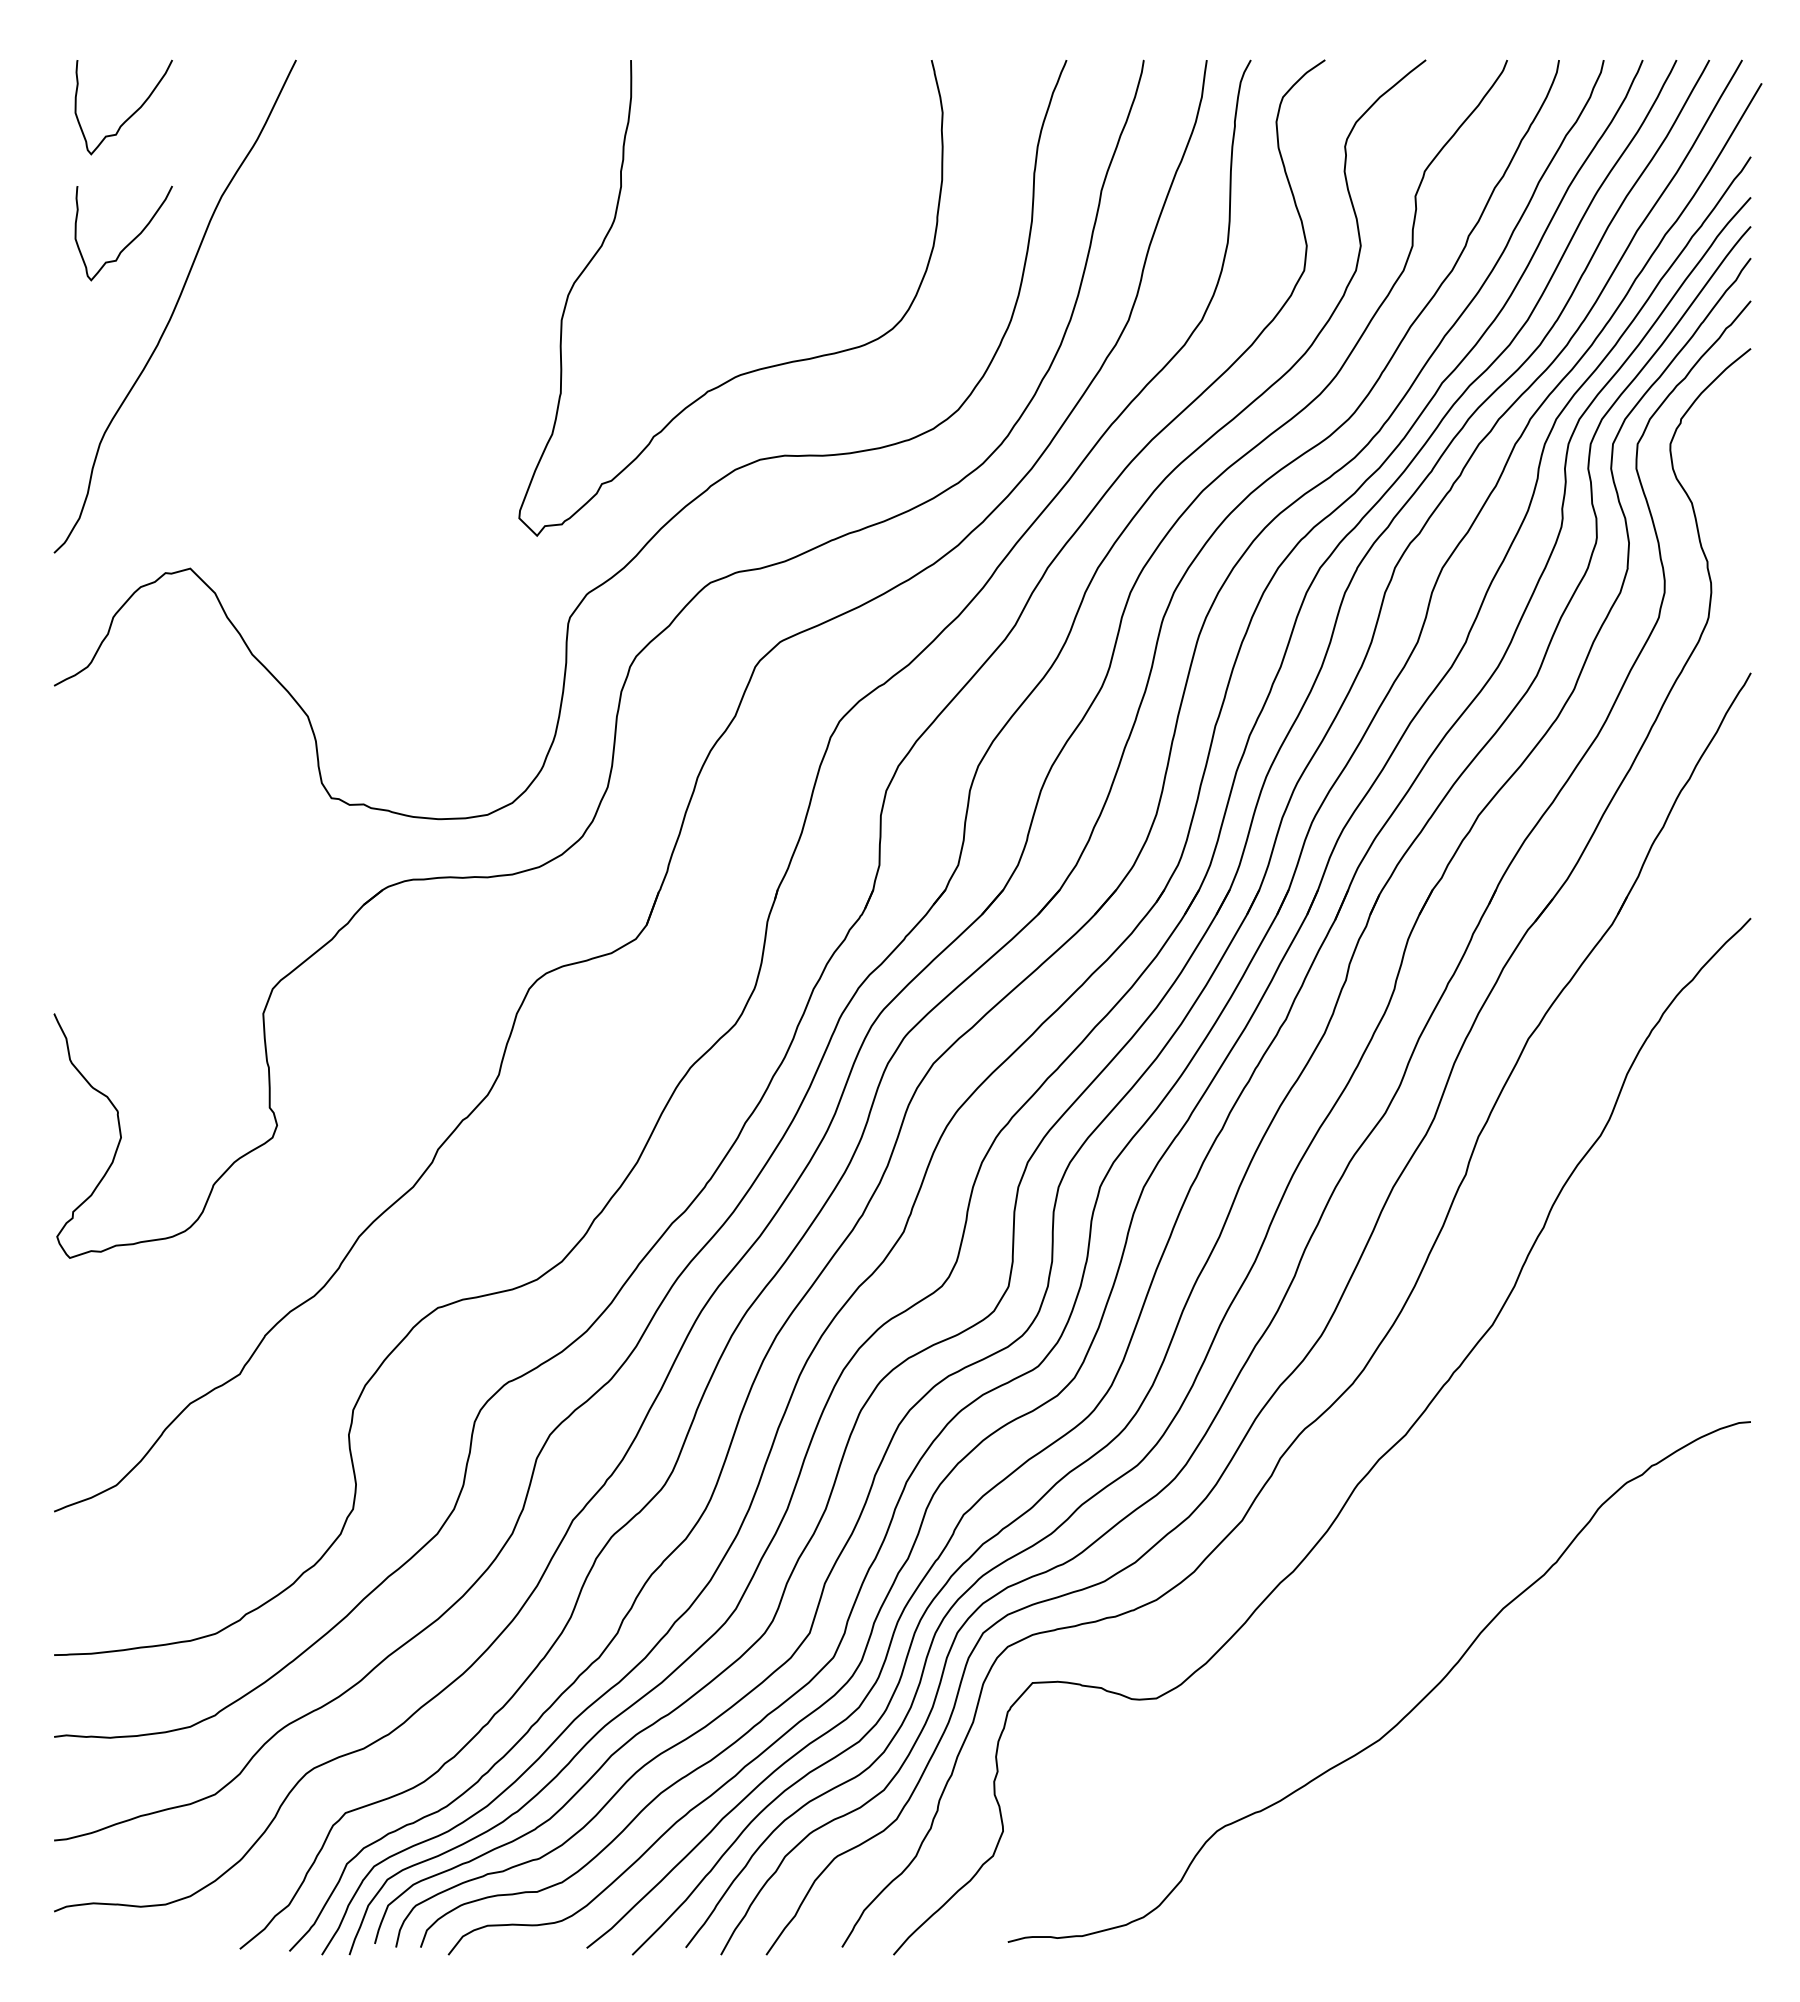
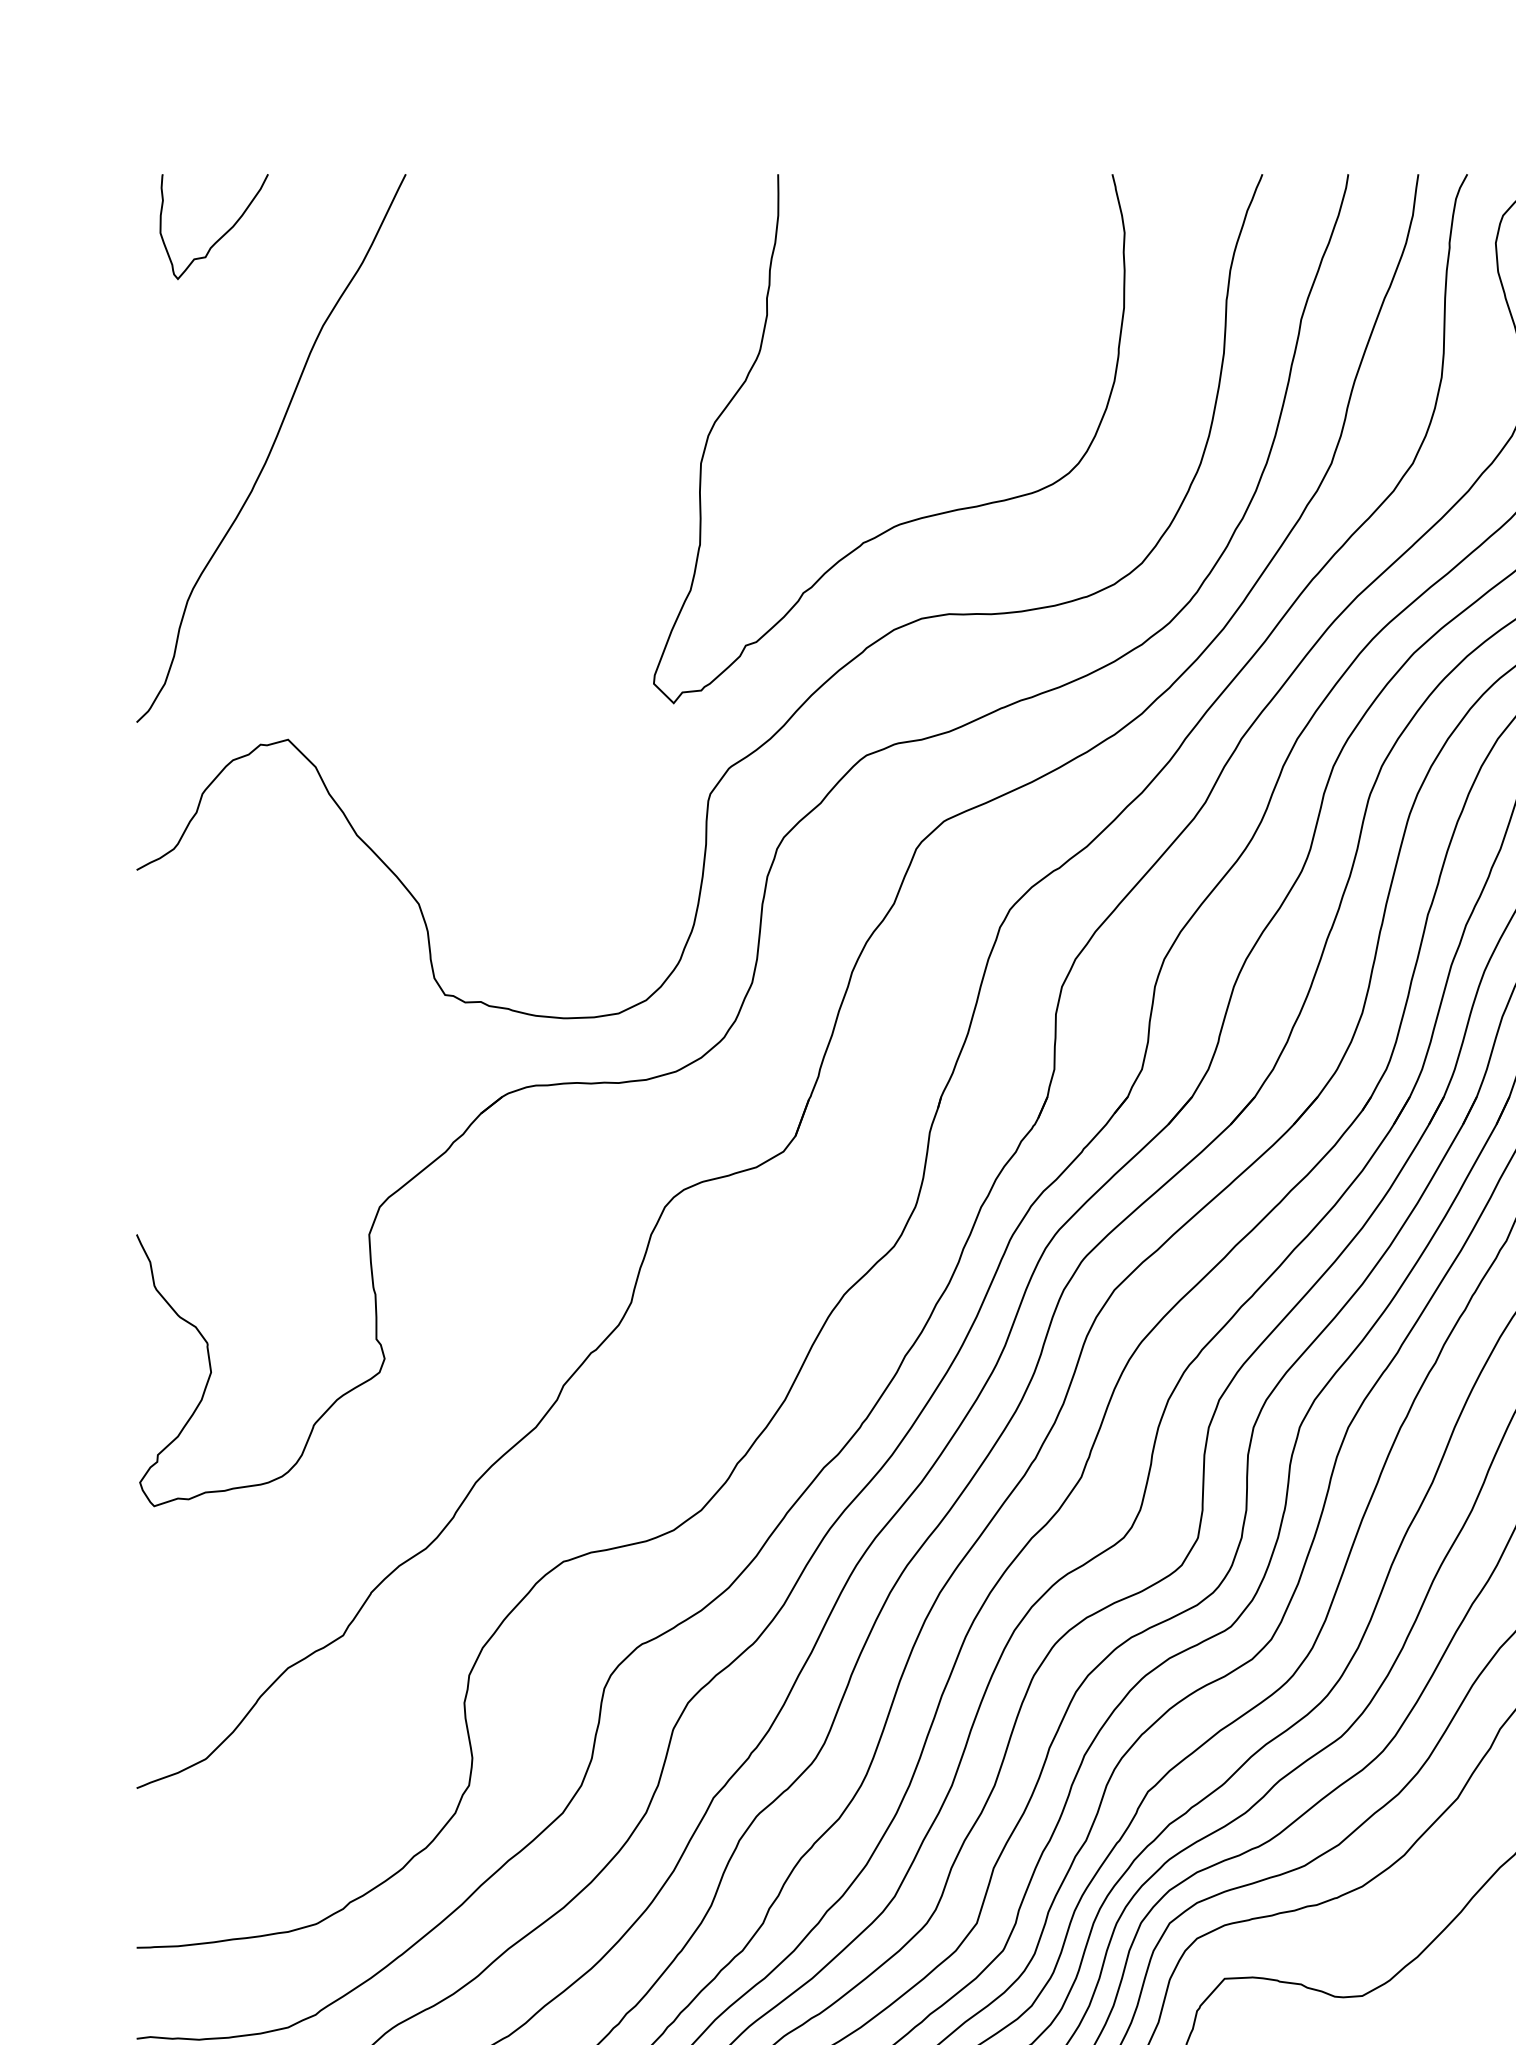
curve: (131, 240) -> (222, 374), removed

